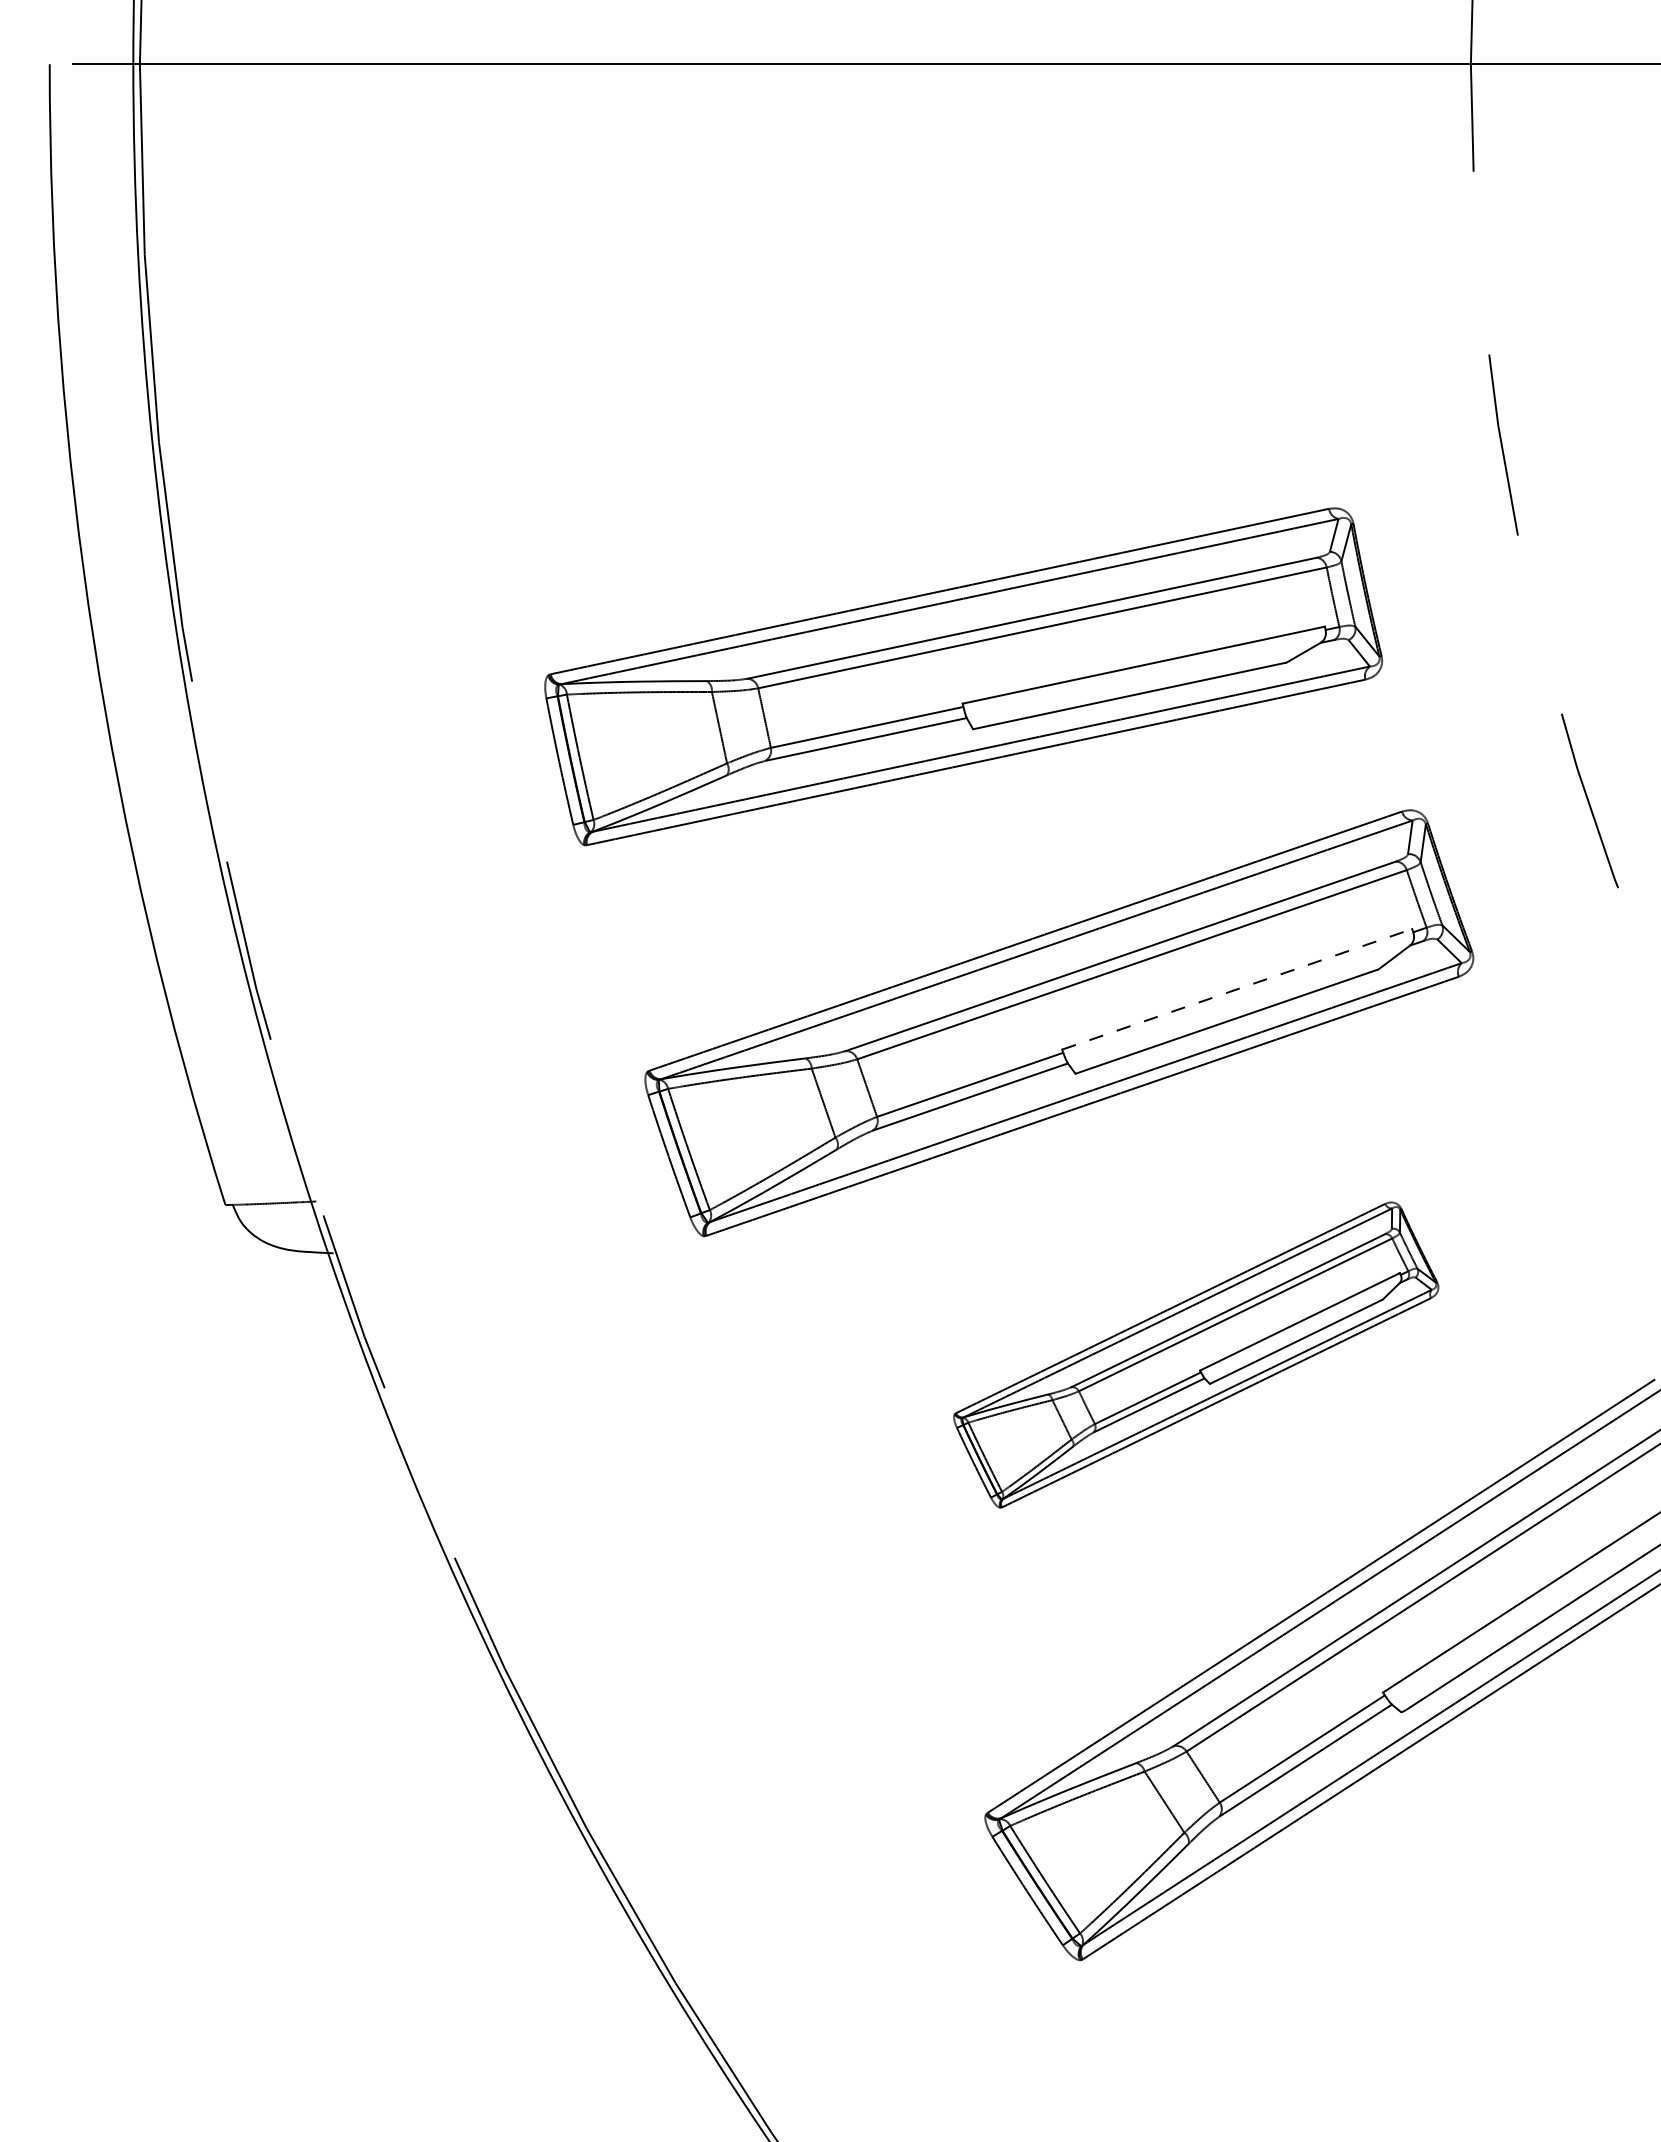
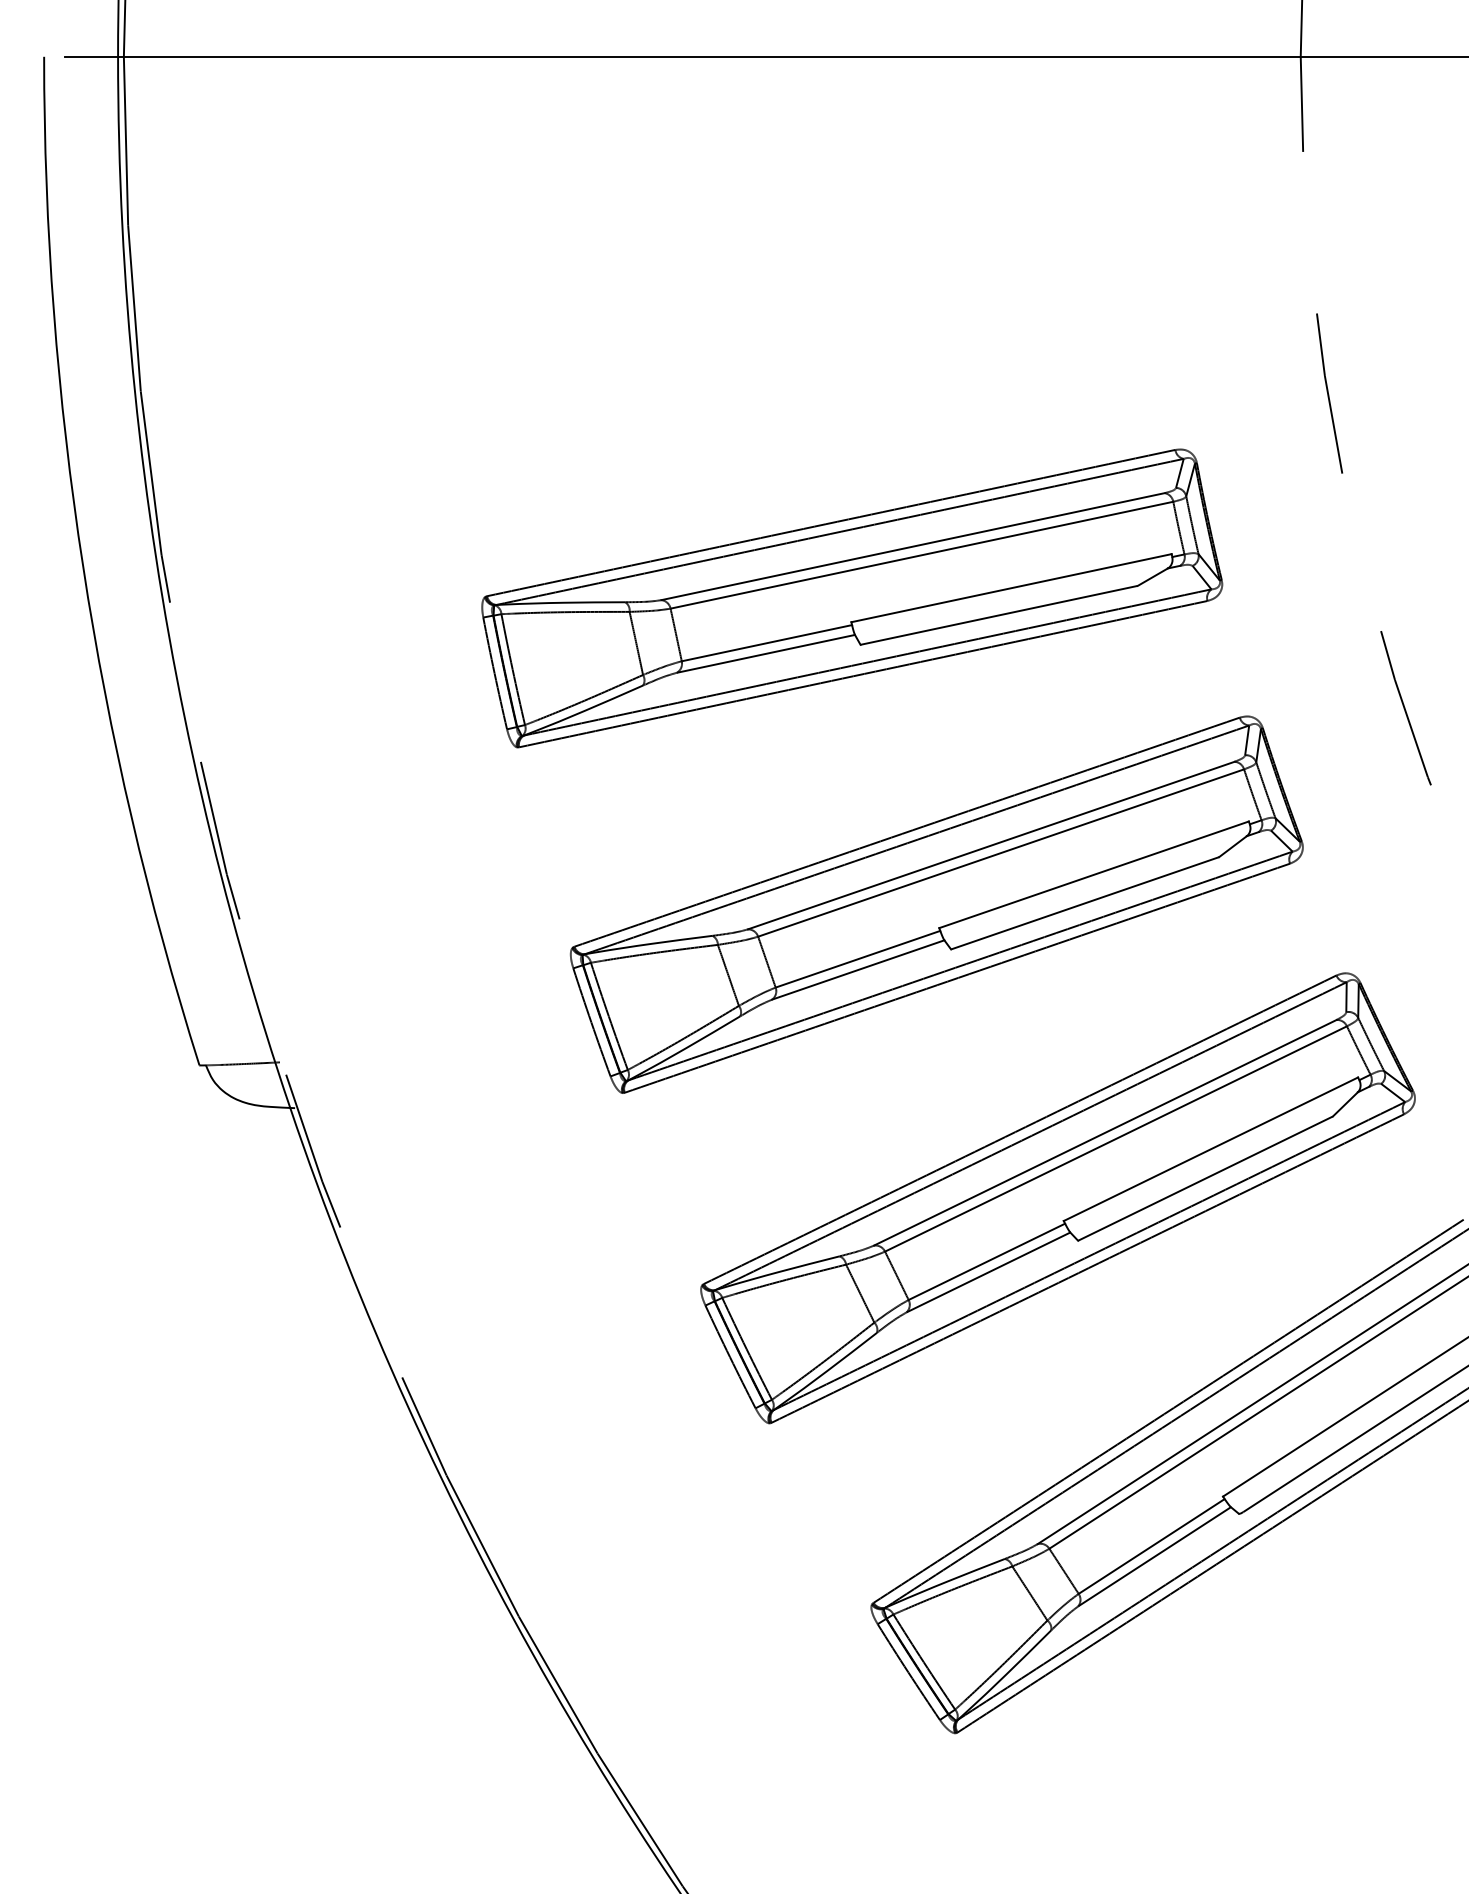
line: (1237, 989) -> (1094, 874), dashed -> solid
part: (1195, 1354) -> (1057, 1197), size x1.67

